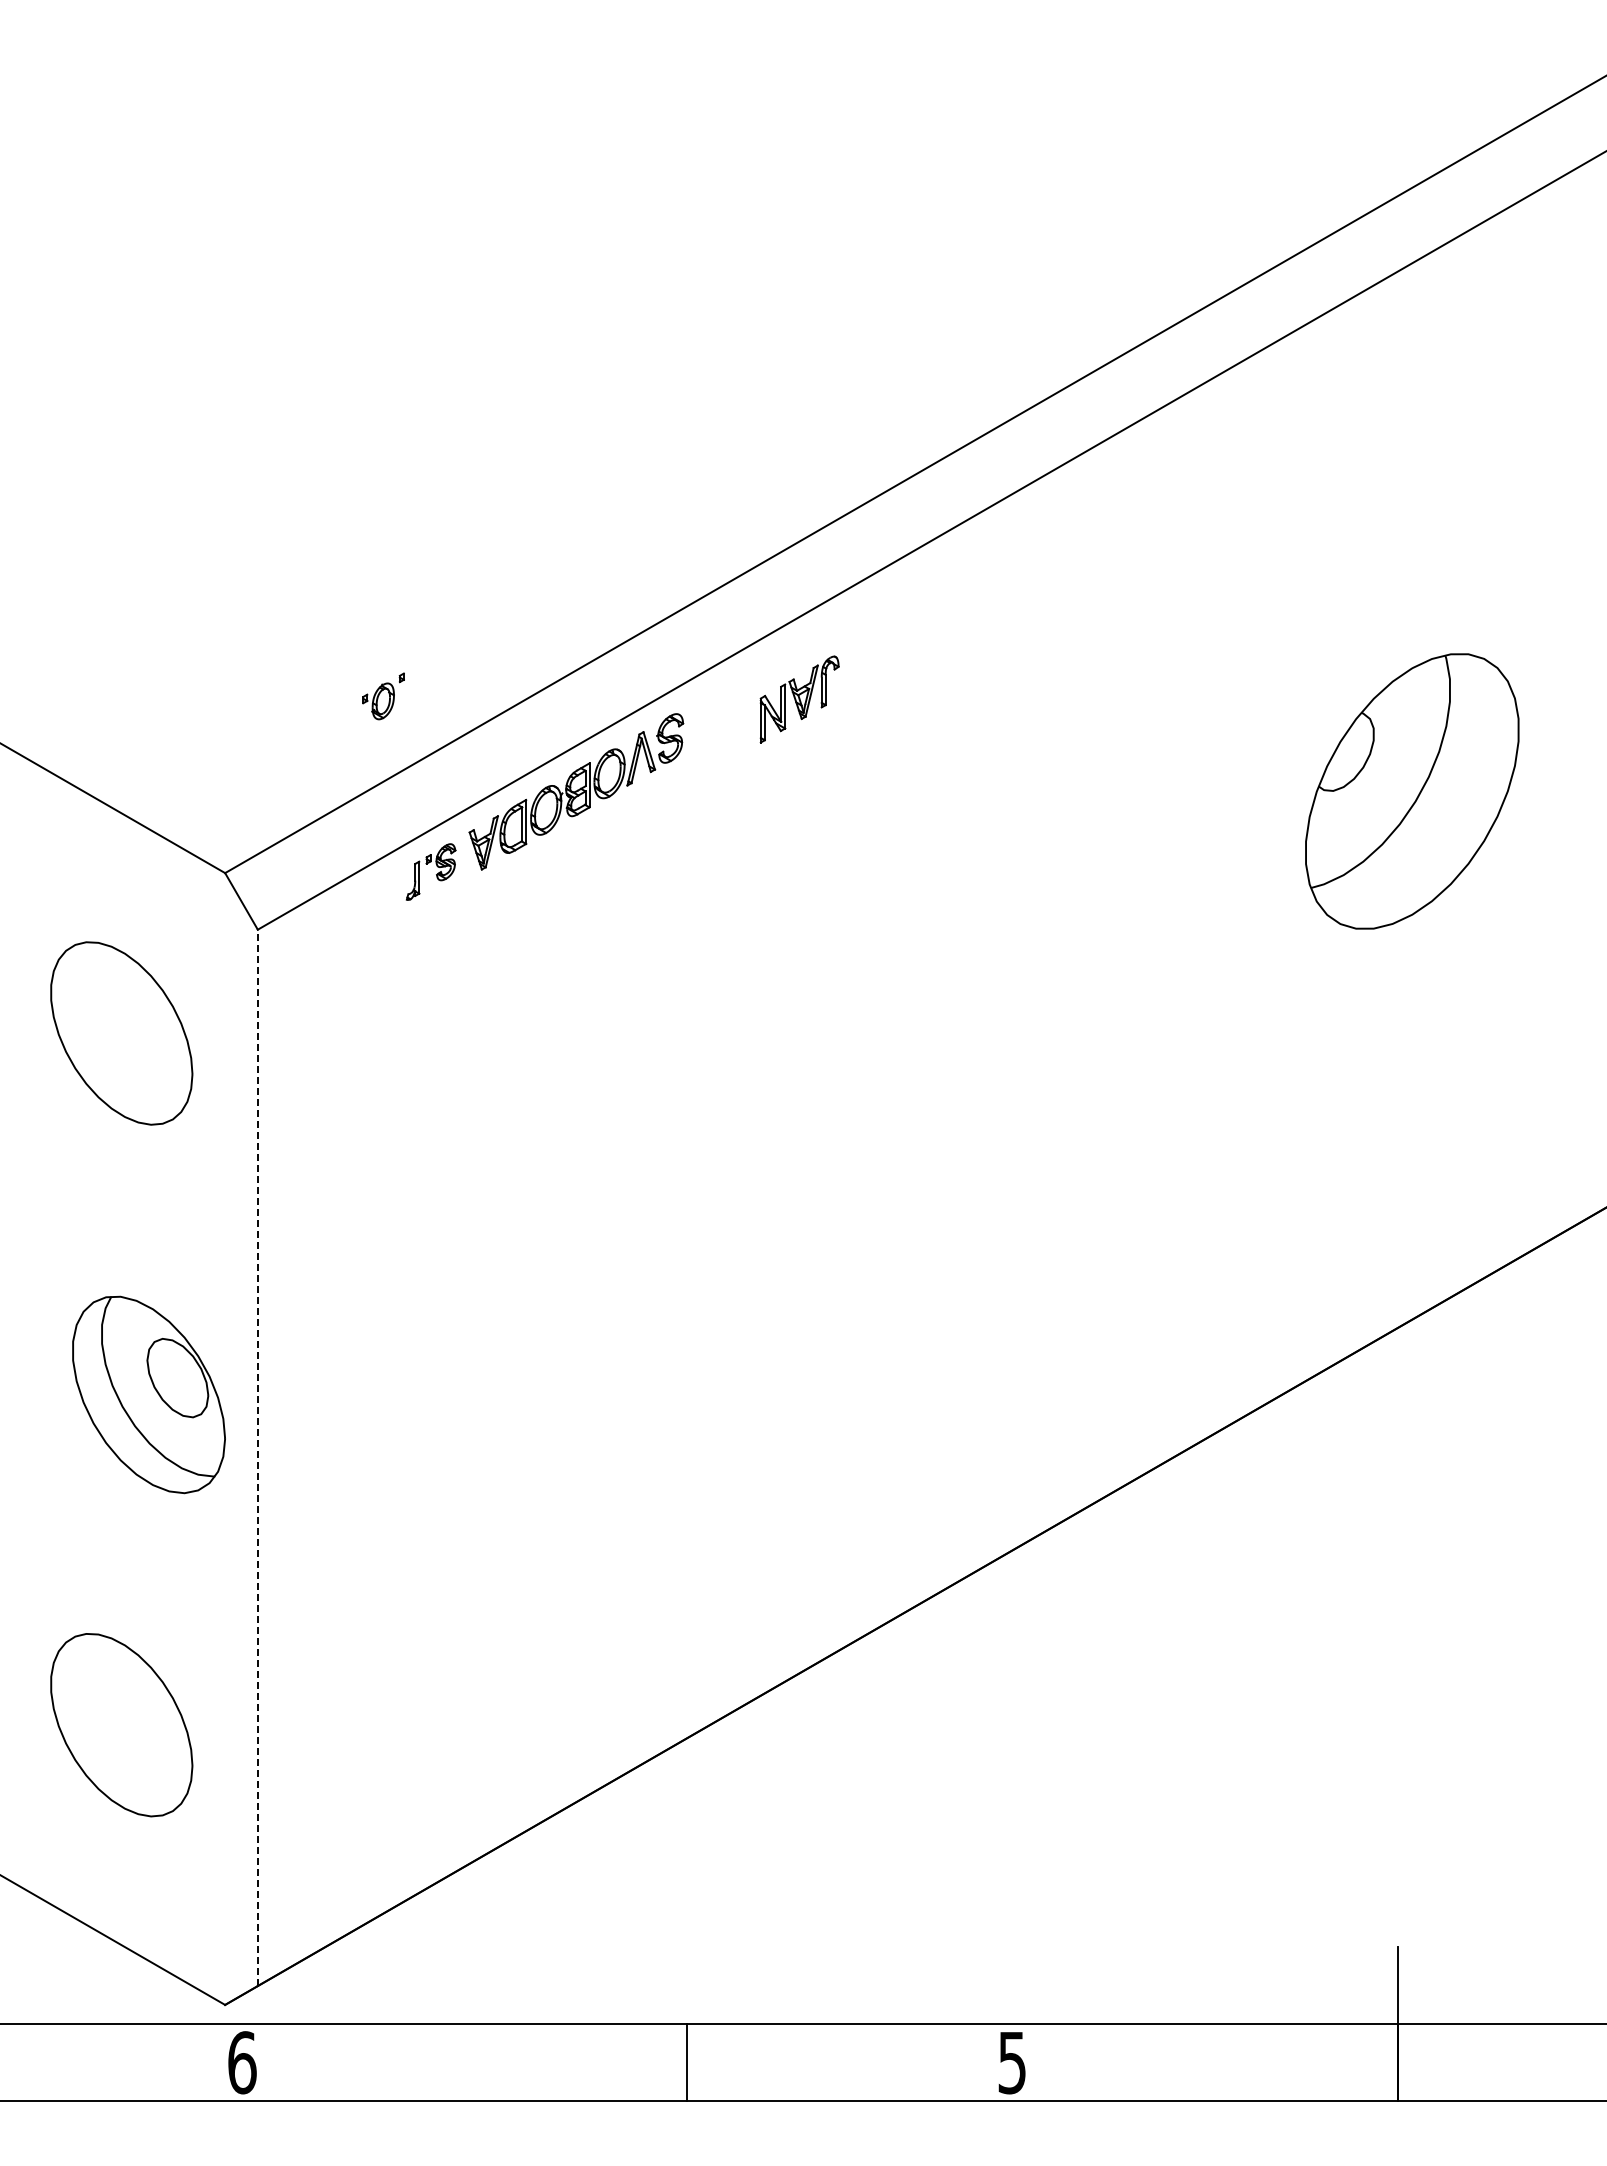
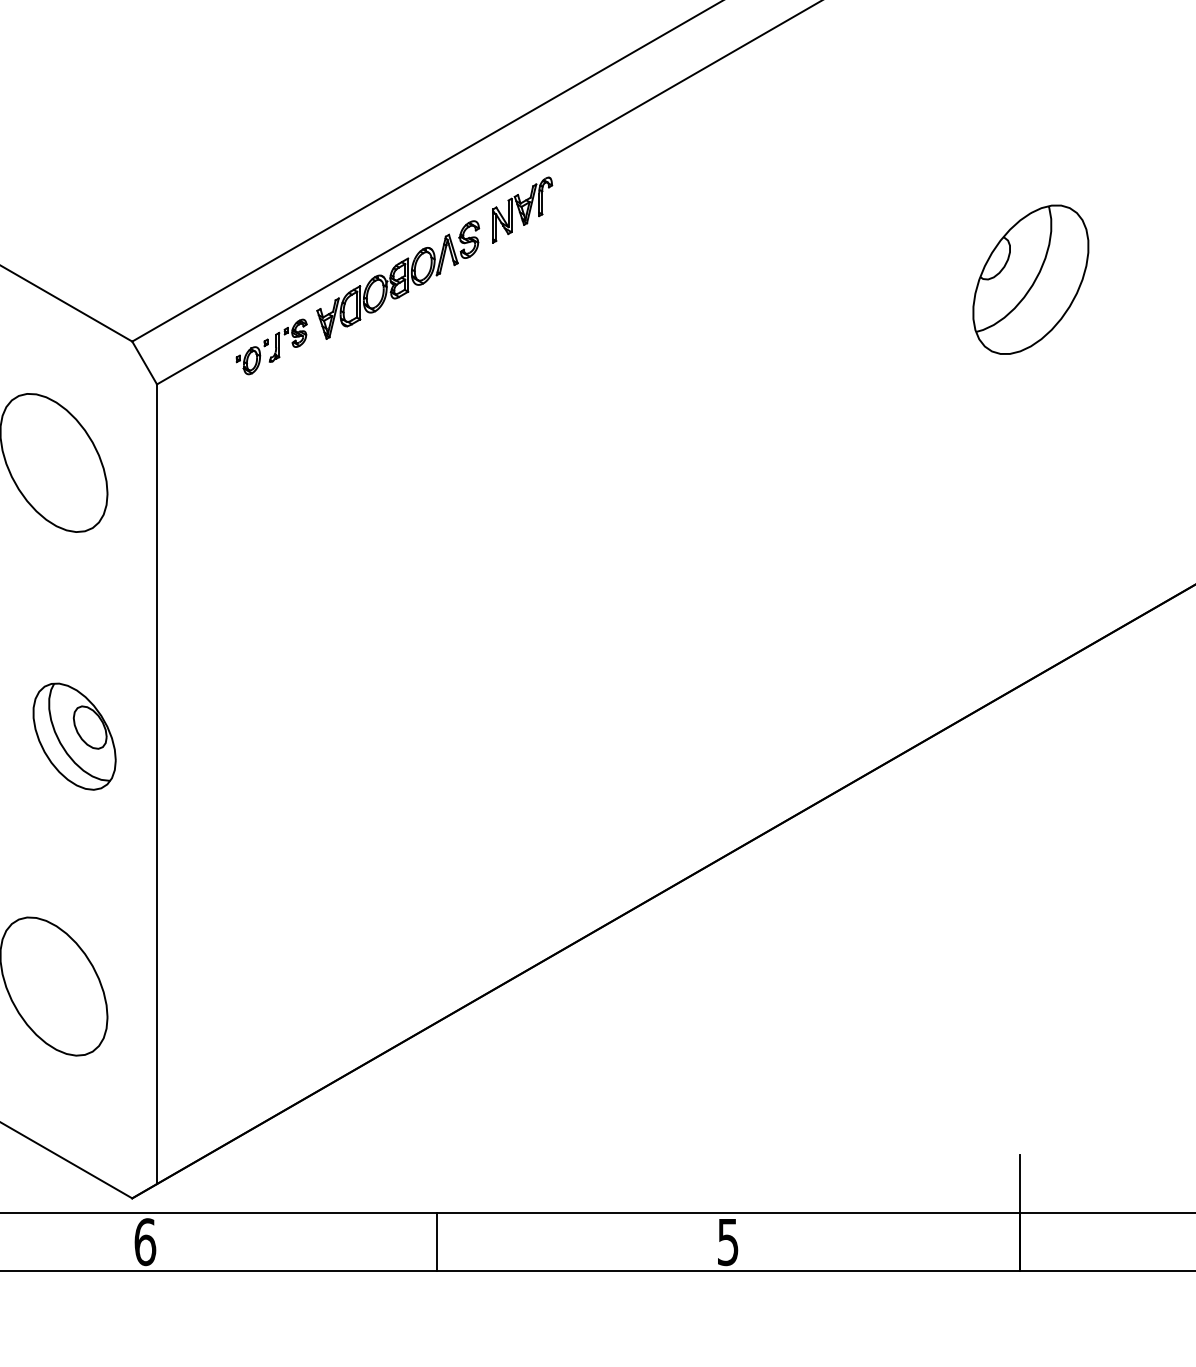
part: (383, 696) -> (252, 357), moved
part: (799, 699) -> (522, 210), moved
part: (1411, 791) -> (1030, 279), size x0.71
part: (148, 1395) -> (74, 737), size x0.71
line: (257, 1457) -> (156, 783), dashed -> solid
line: (687, 2062) -> (437, 1241), moved

